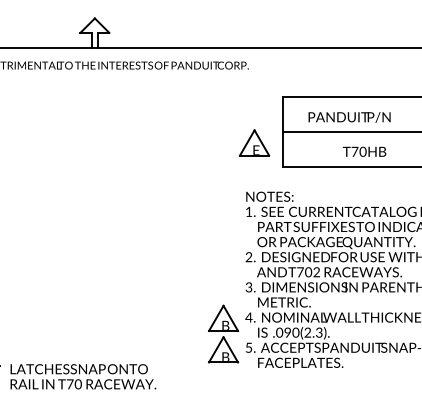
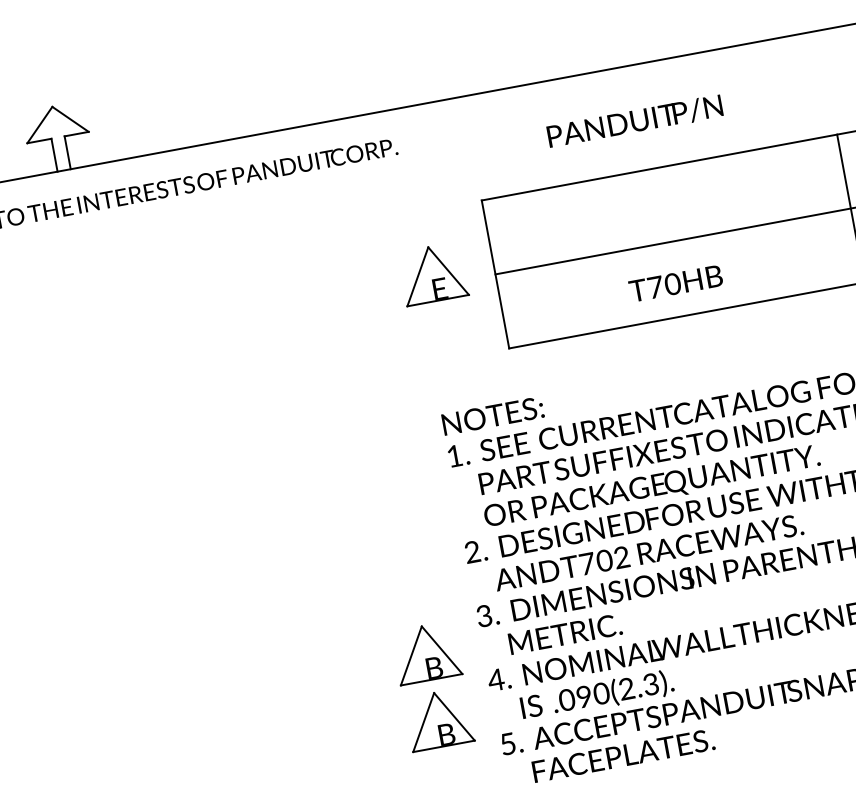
text: (349, 117) -> (634, 121), moved
part: (254, 142) -> (432, 273), moved
part: (223, 333) -> (432, 685), moved

